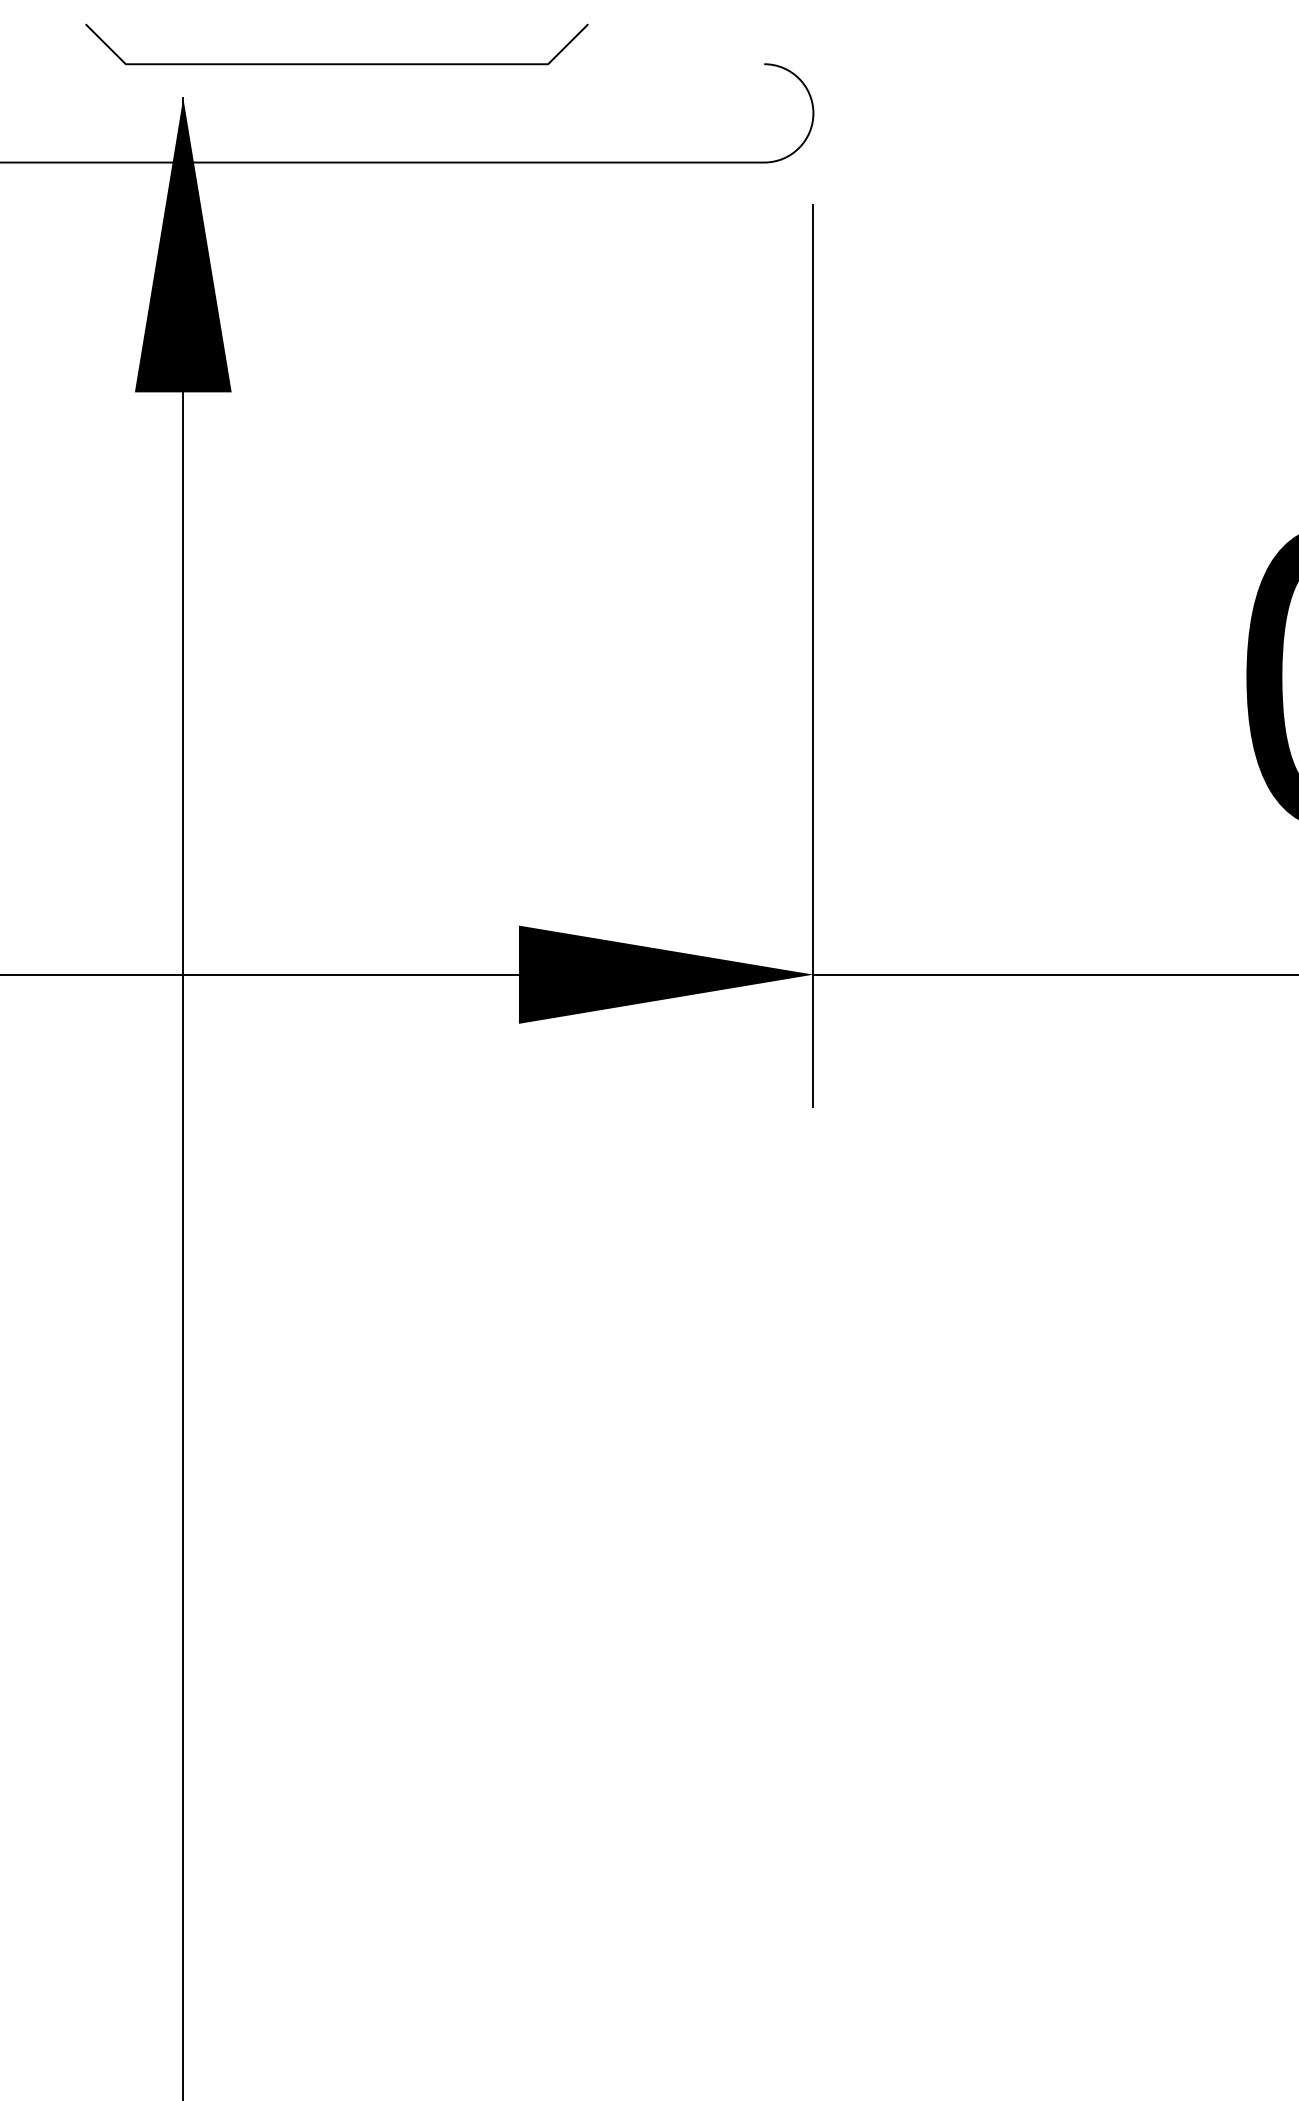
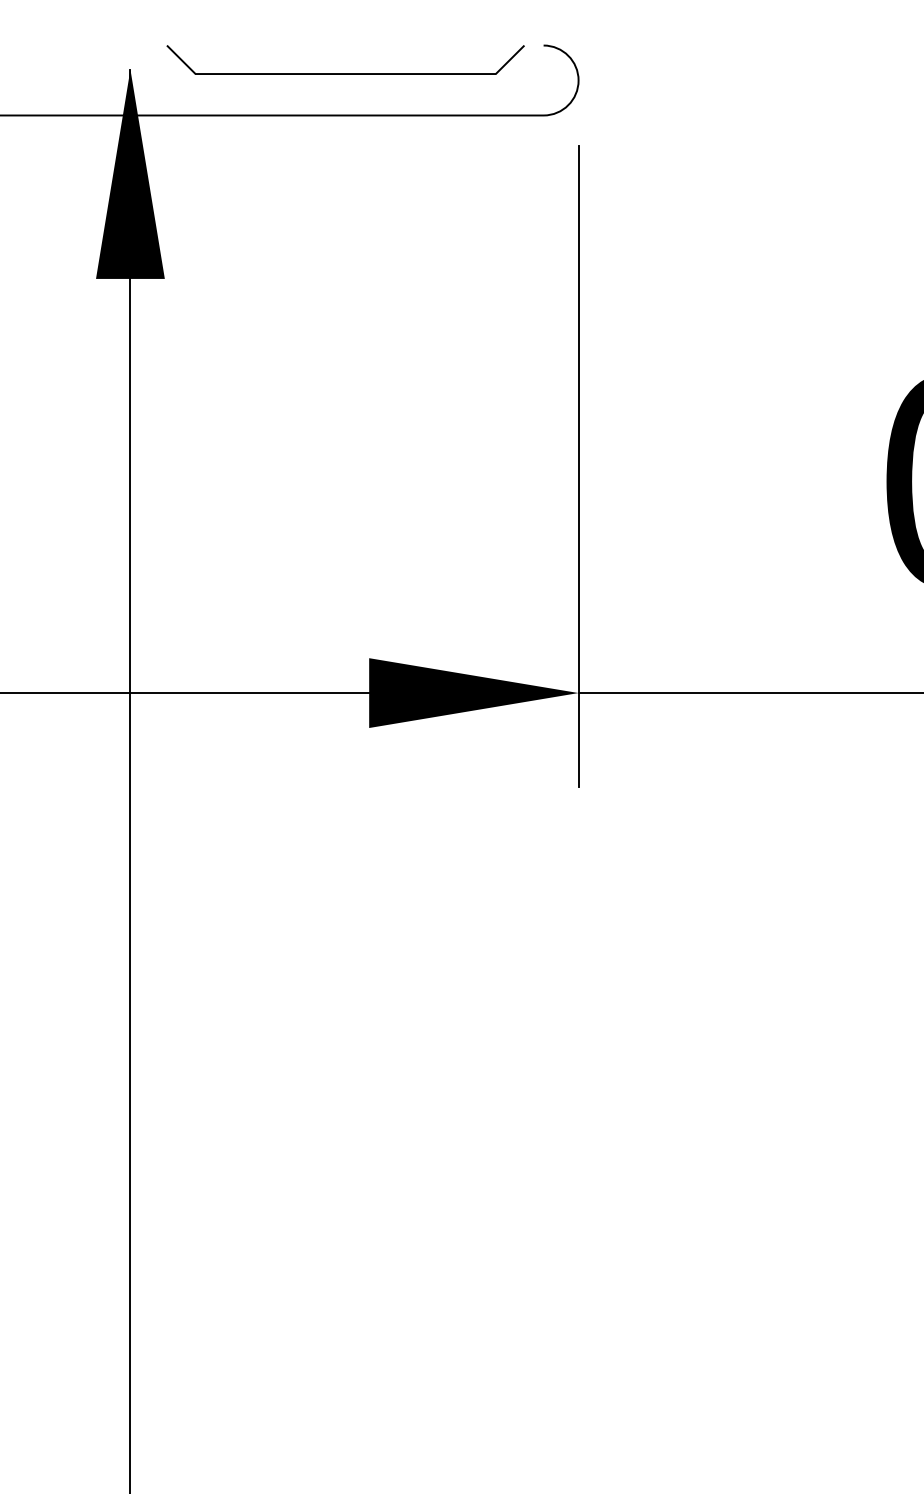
line: (336, 63) -> (345, 73), moved

